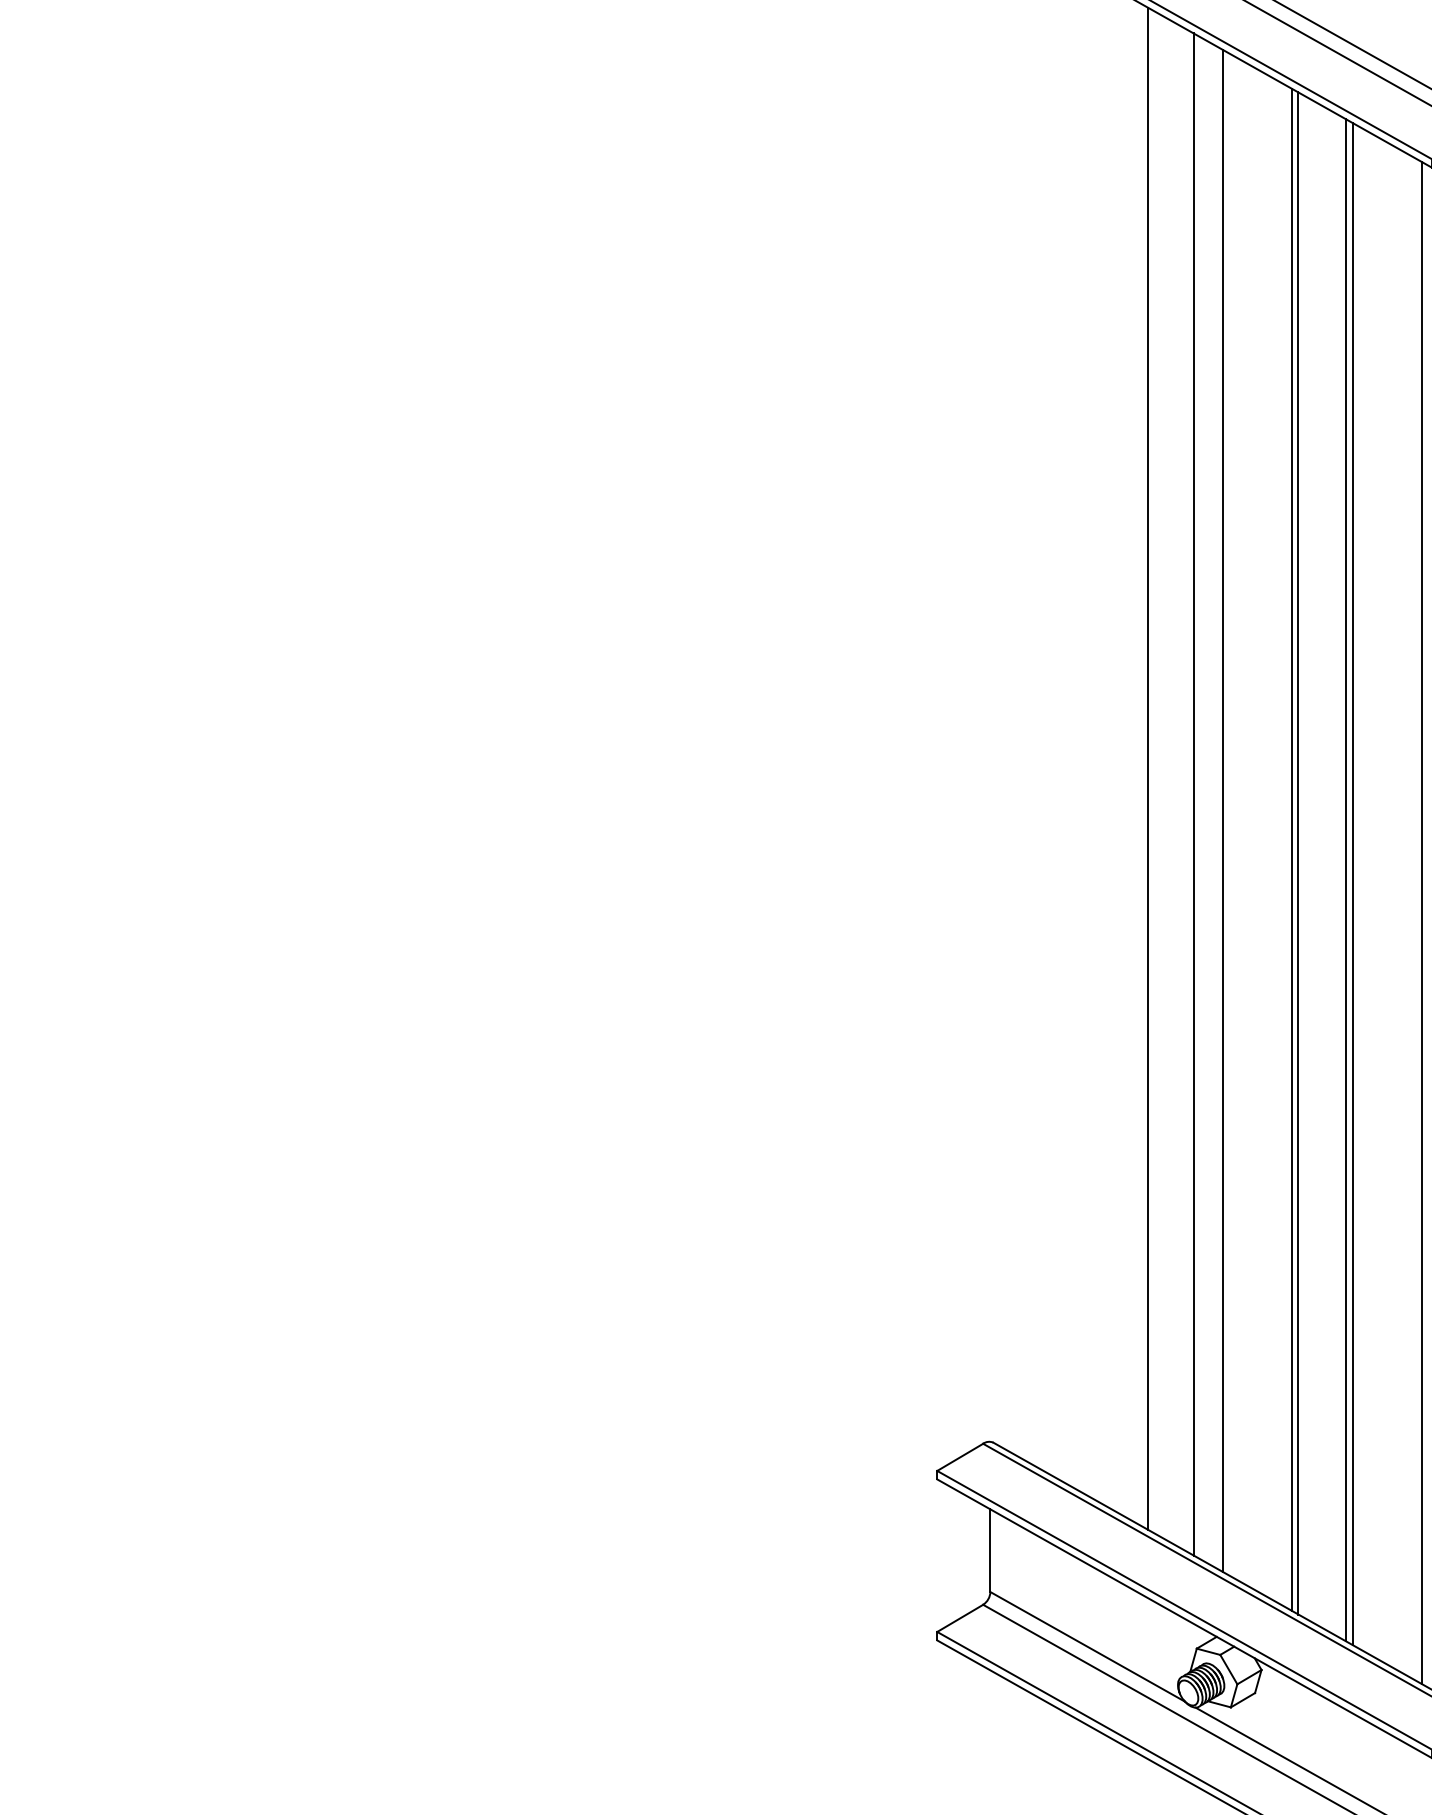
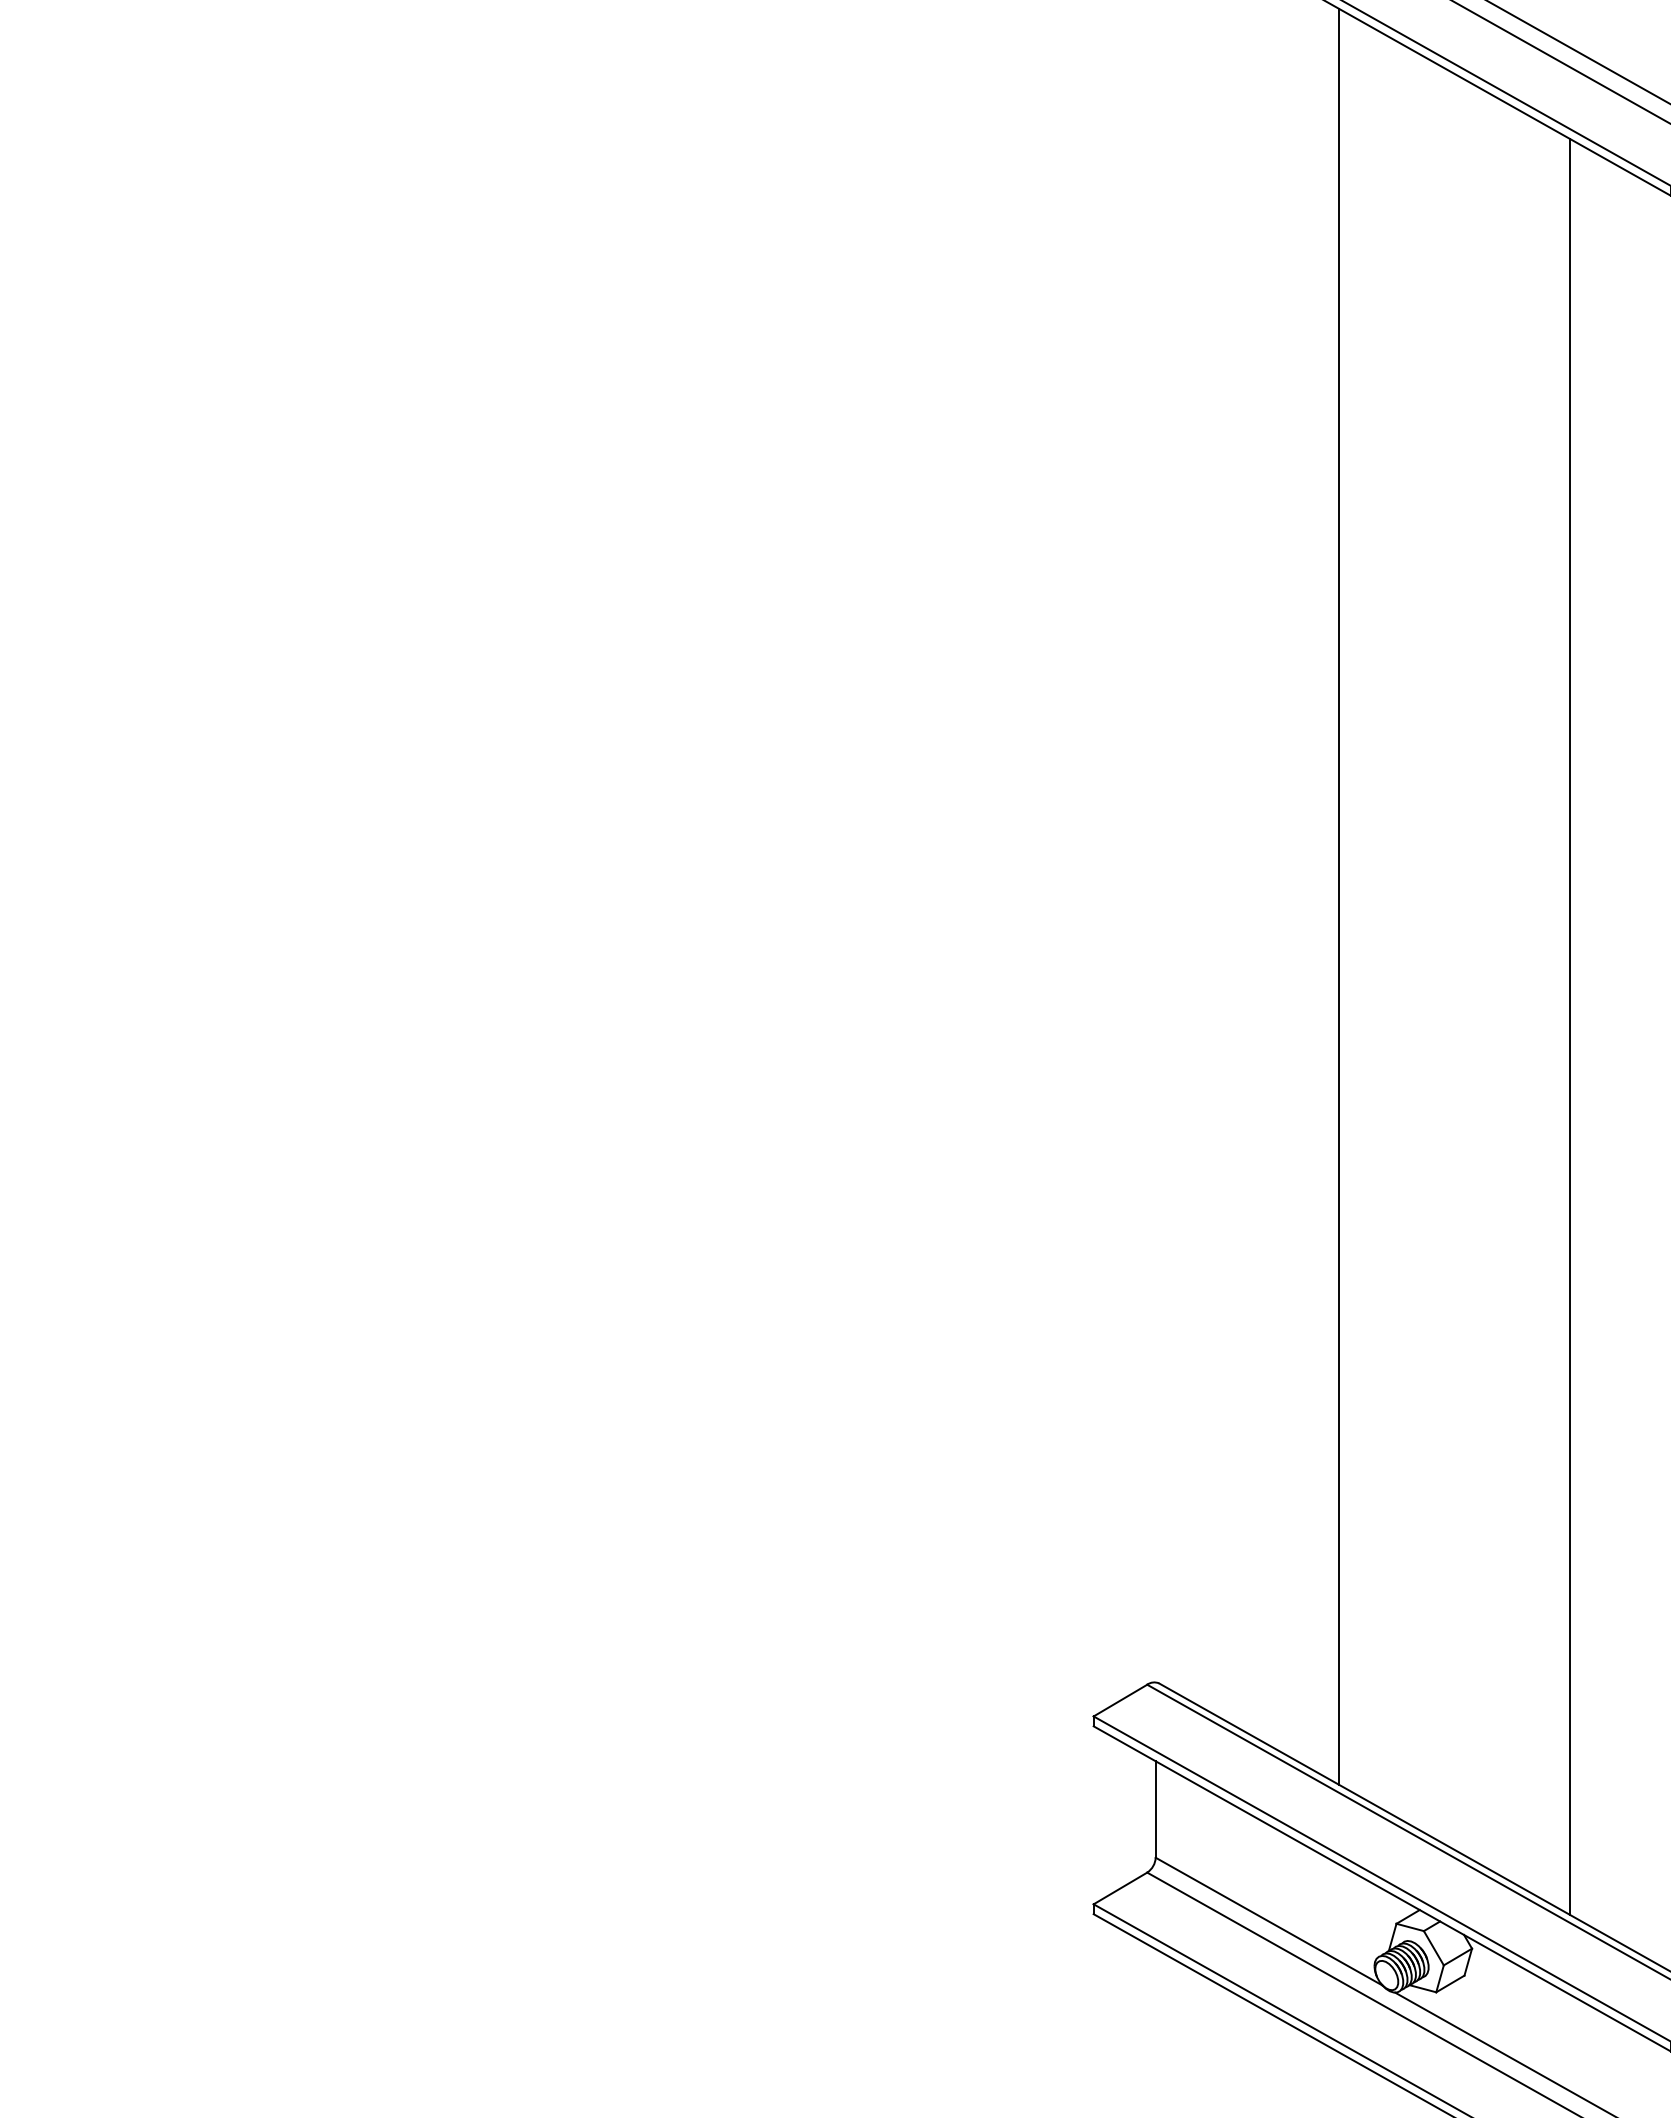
line: (1193, 794) -> (1392, 927), removed
line: (1223, 810) -> (1427, 945), removed
line: (1292, 849) -> (1508, 991), removed
line: (1298, 853) -> (1515, 995), removed
line: (1352, 884) -> (1578, 1032), removed
line: (1421, 922) -> (1658, 1076), removed

